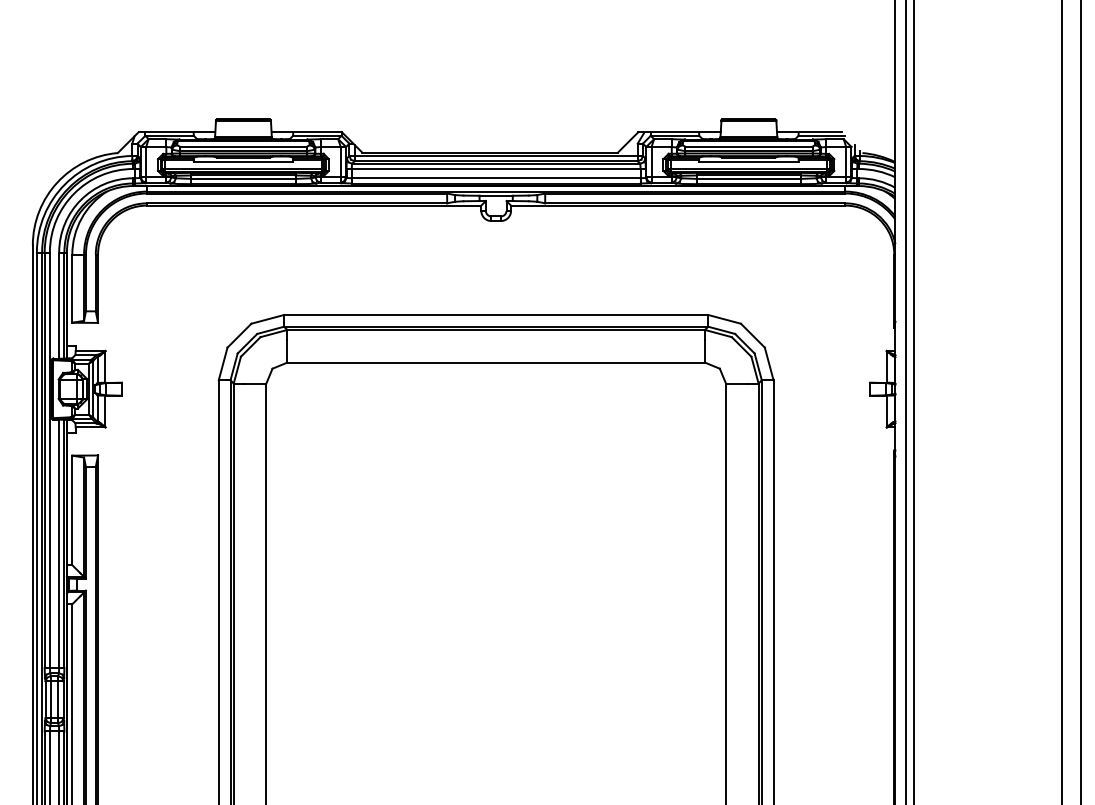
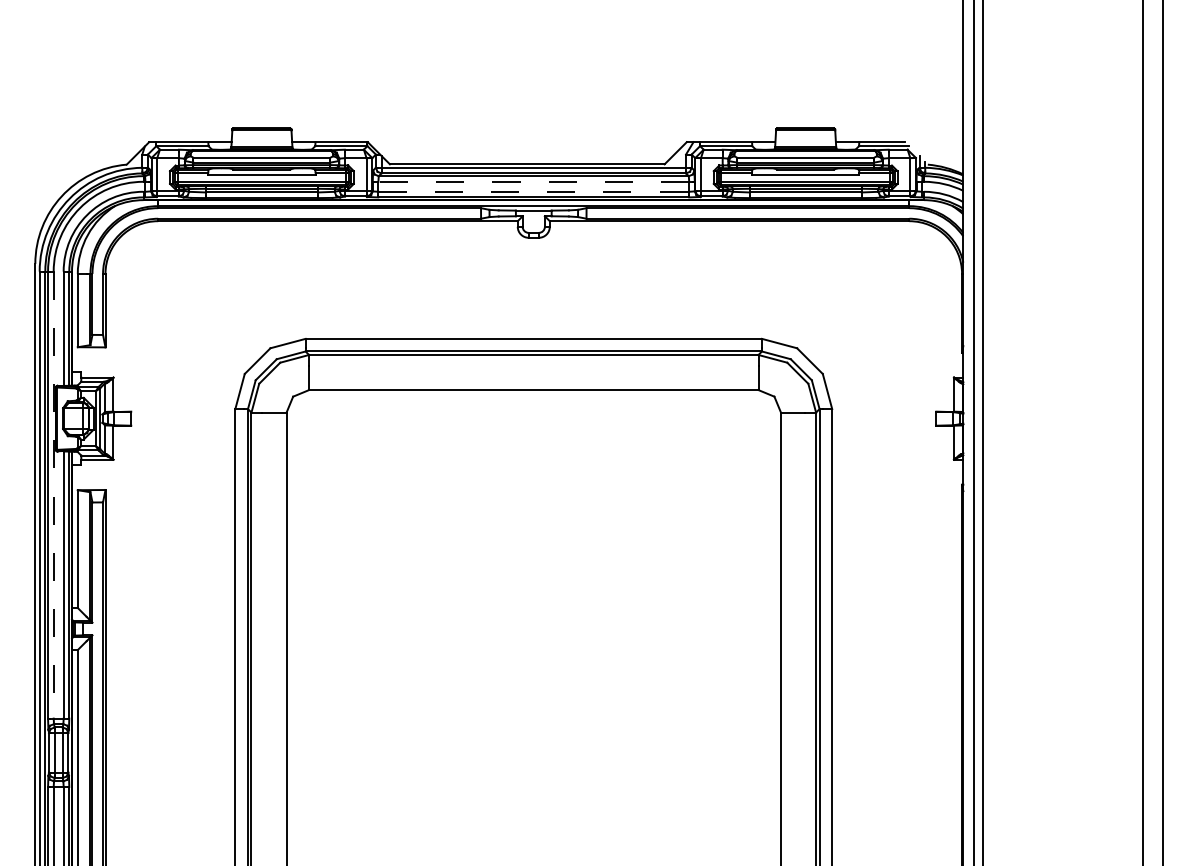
line: (495, 168) -> (533, 181), solid -> dashed
line: (496, 178) -> (534, 192), solid -> dashed
line: (49, 460) -> (53, 495), solid -> dashed

